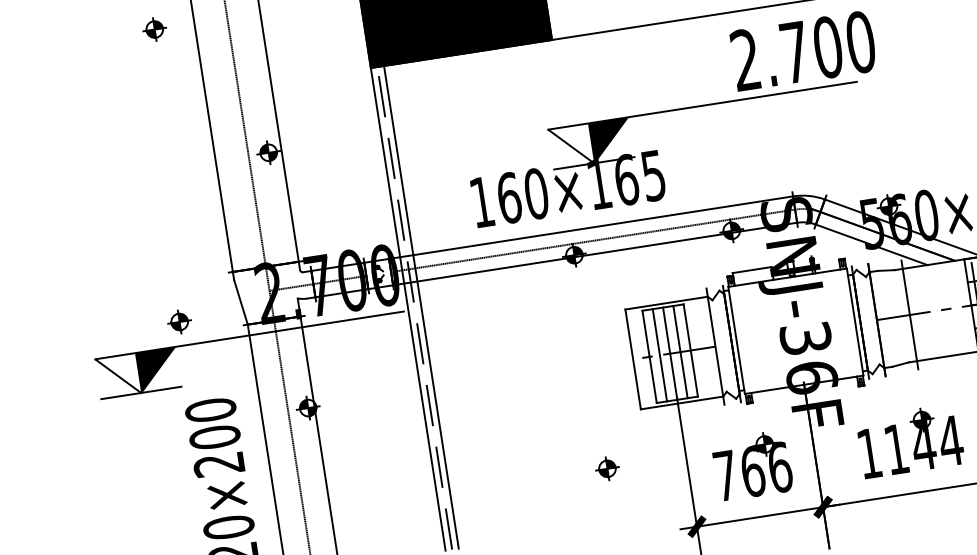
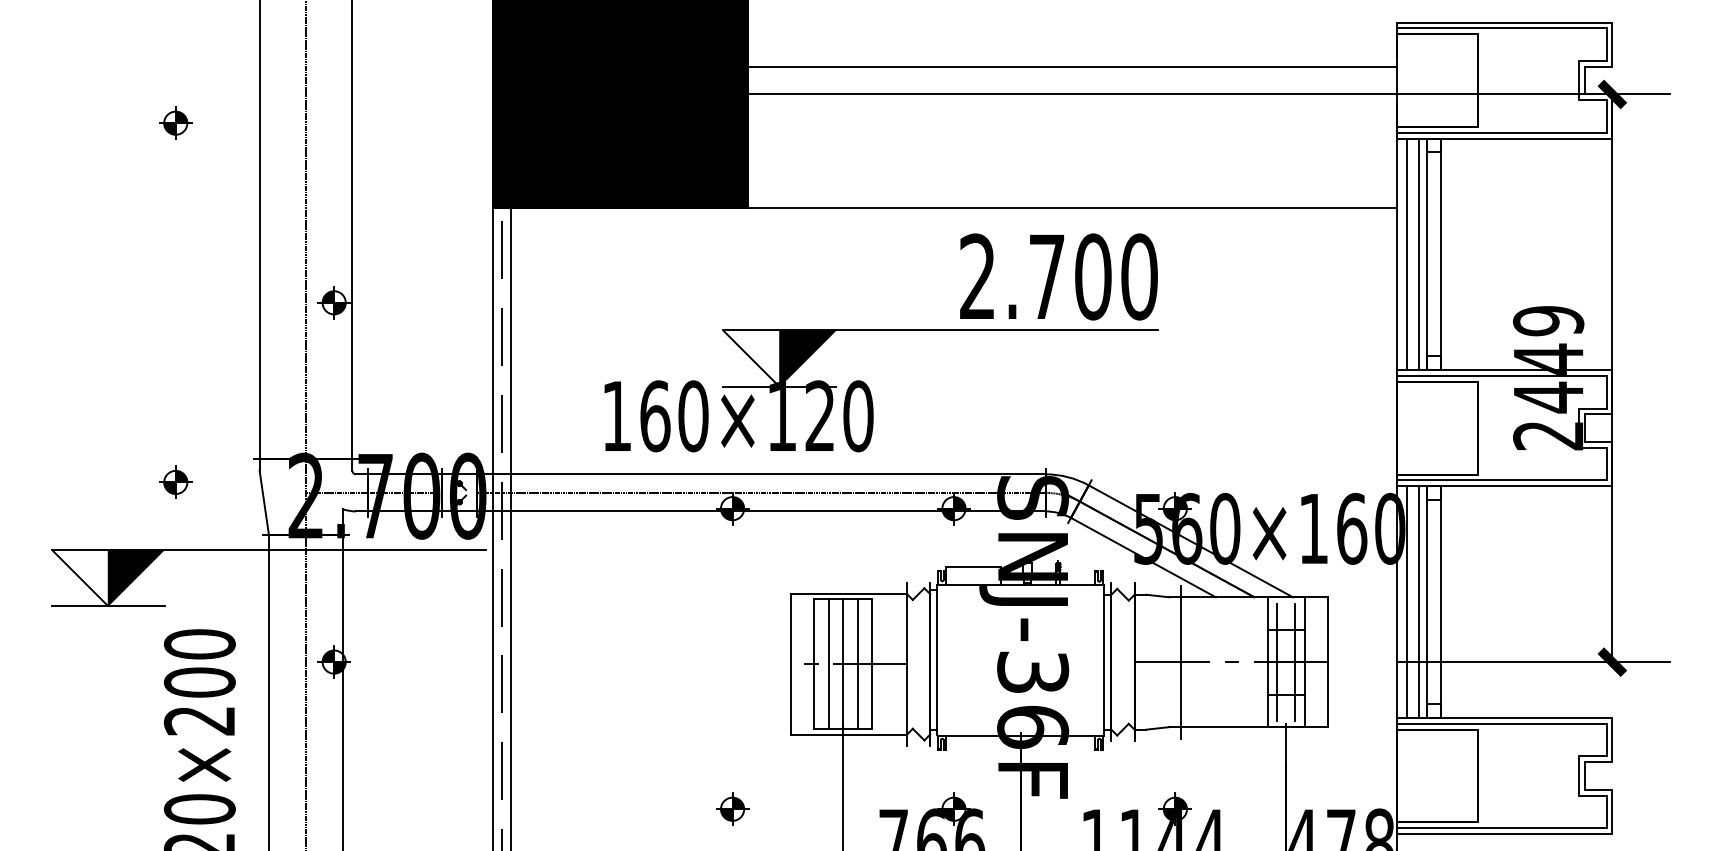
part: (154, 29) -> (175, 122), moved
text: (803, 50) -> (1058, 276), moved
text: (640, 177) -> (839, 416), 160×165 -> 160×120
part: (179, 321) -> (175, 481), moved

